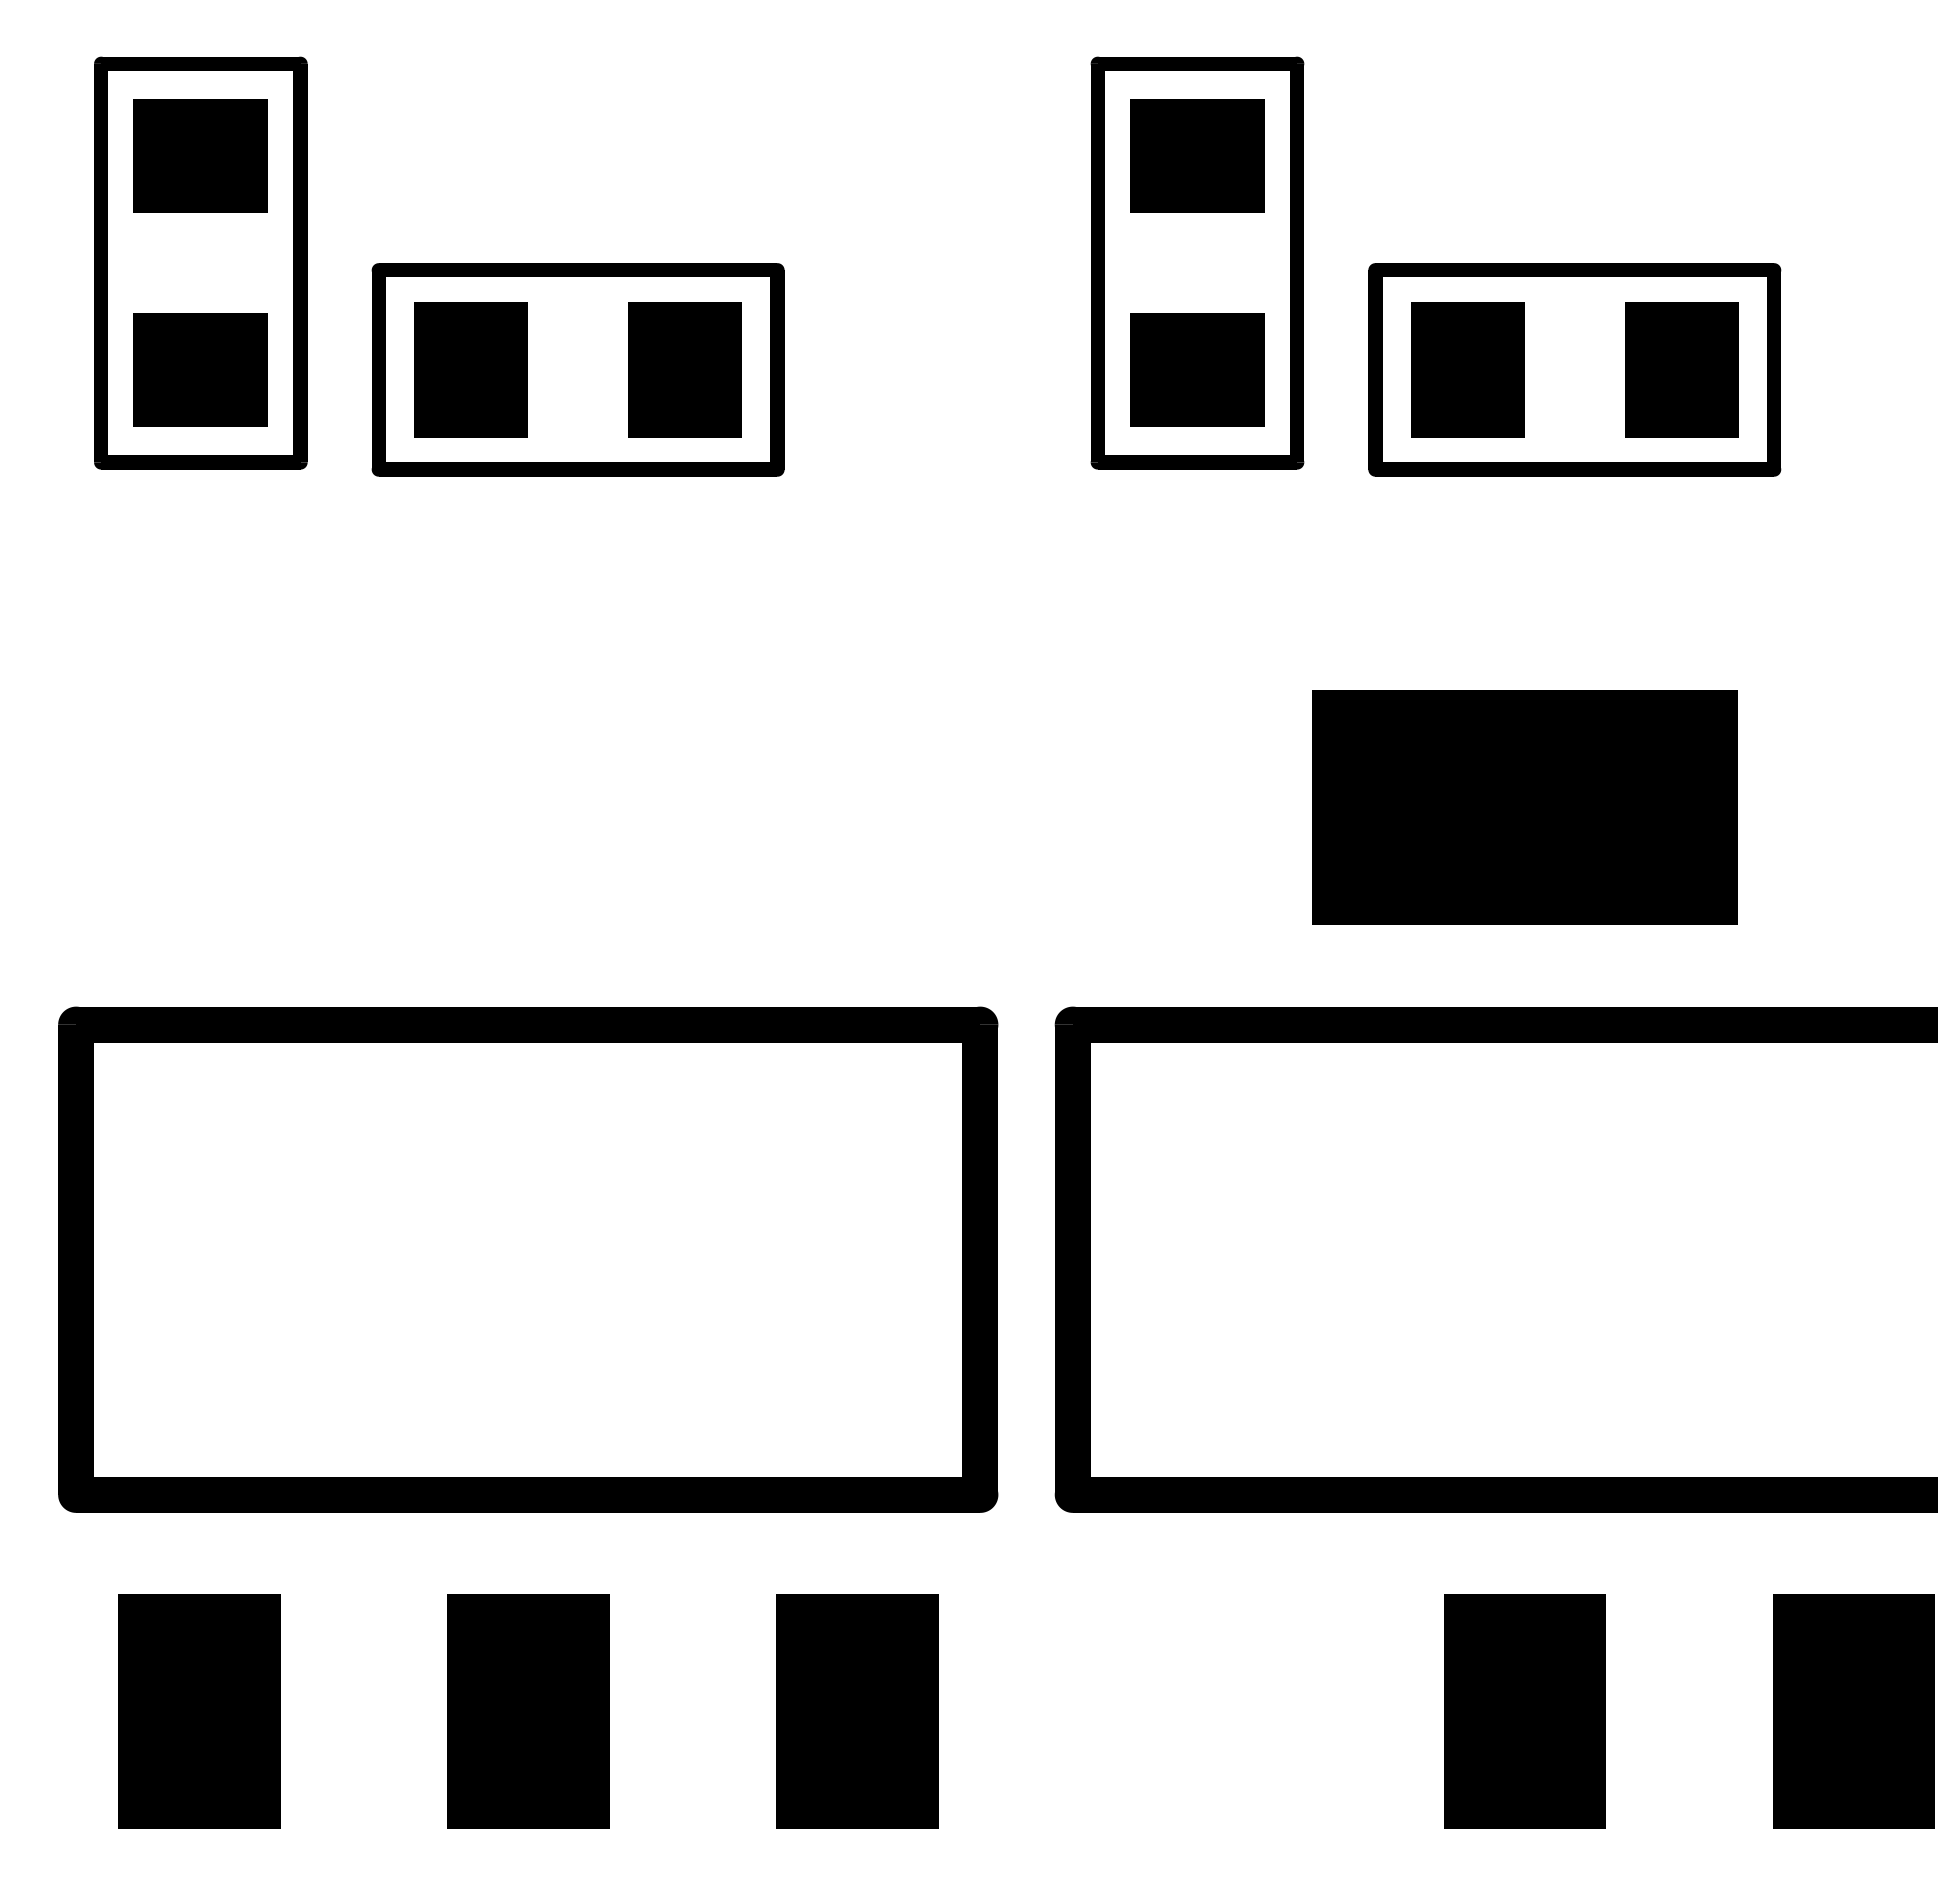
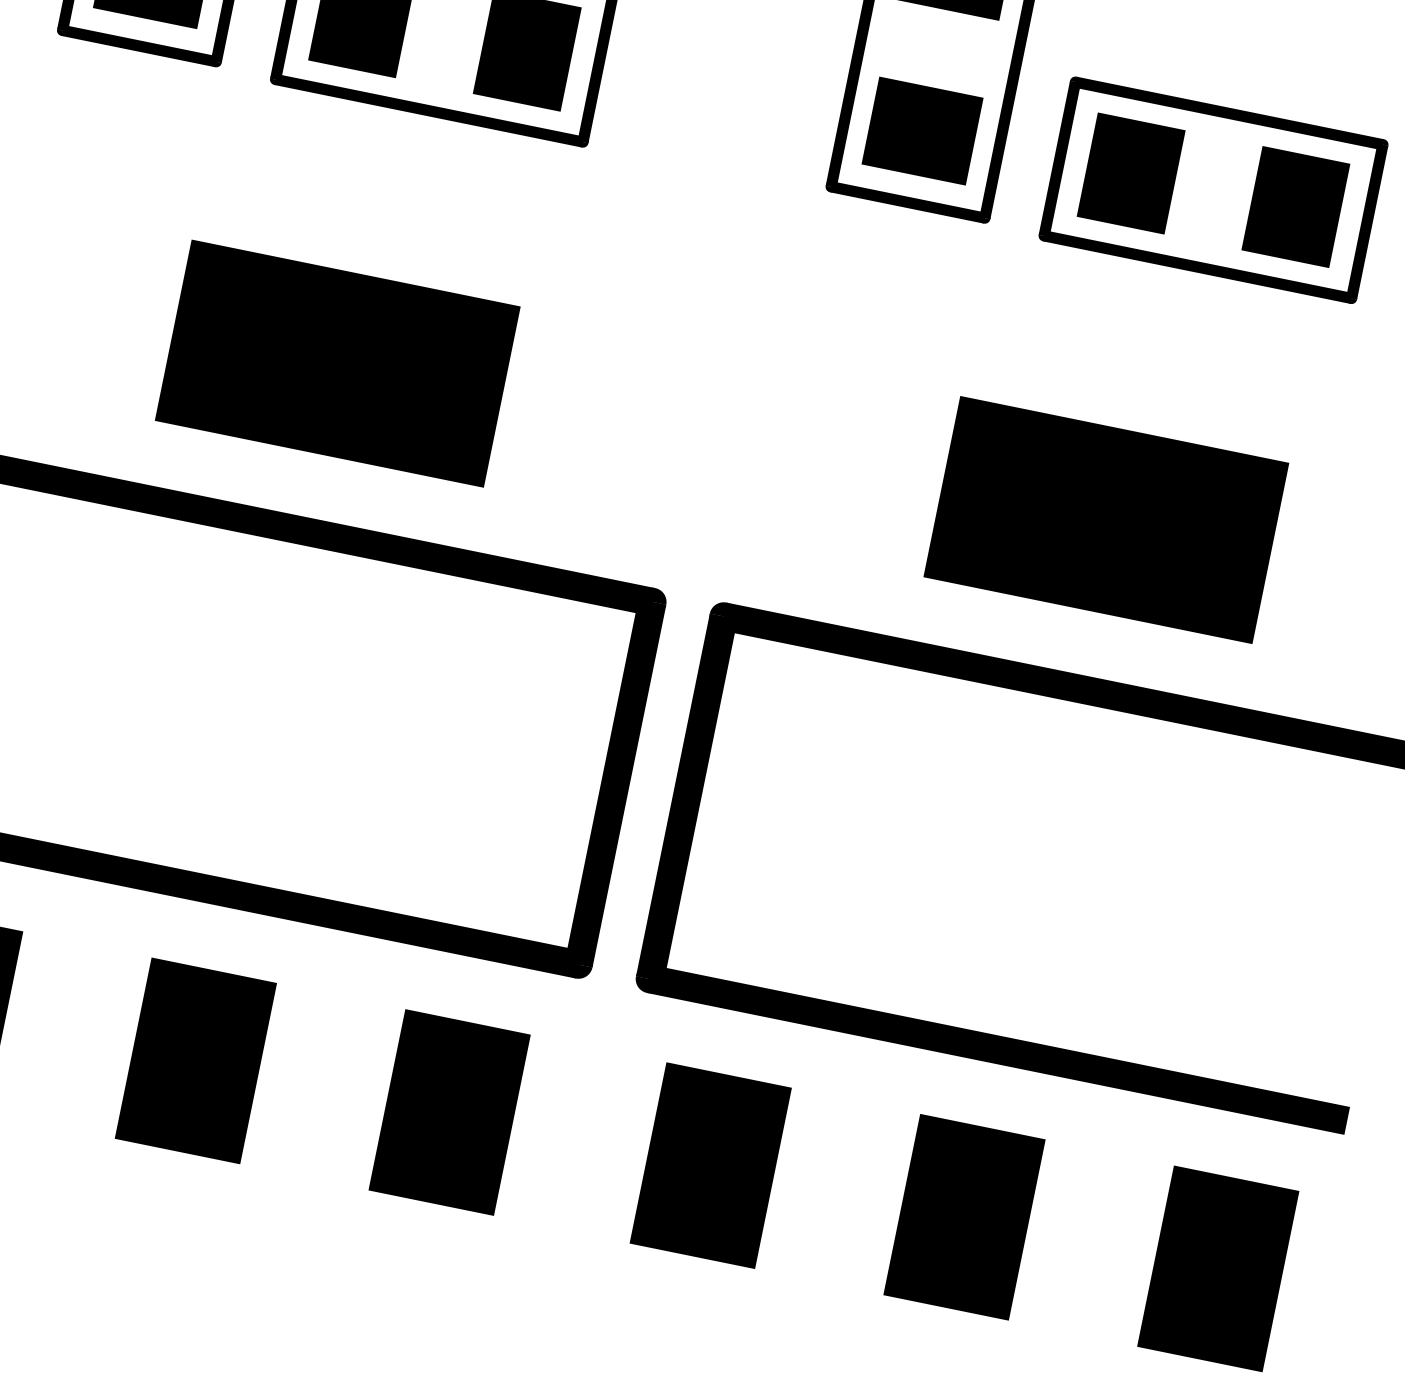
part: (528, 807) -> (337, 363), added
part: (1195, 1711) -> (710, 1165), added

